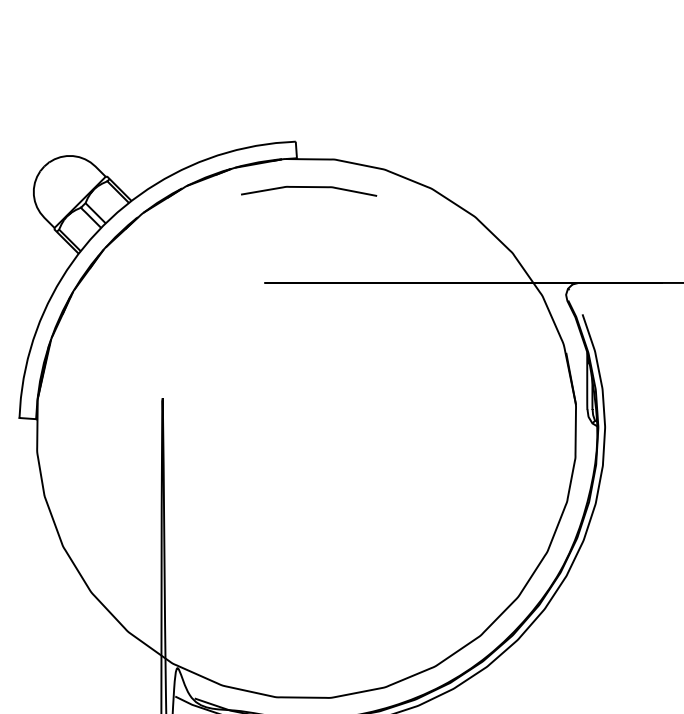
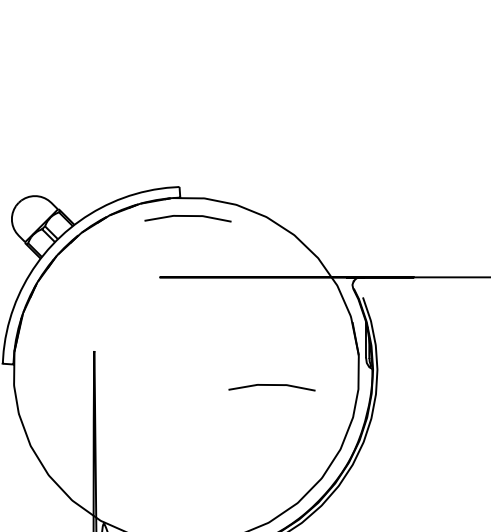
curve: (439, 452) -> (271, 385), added

